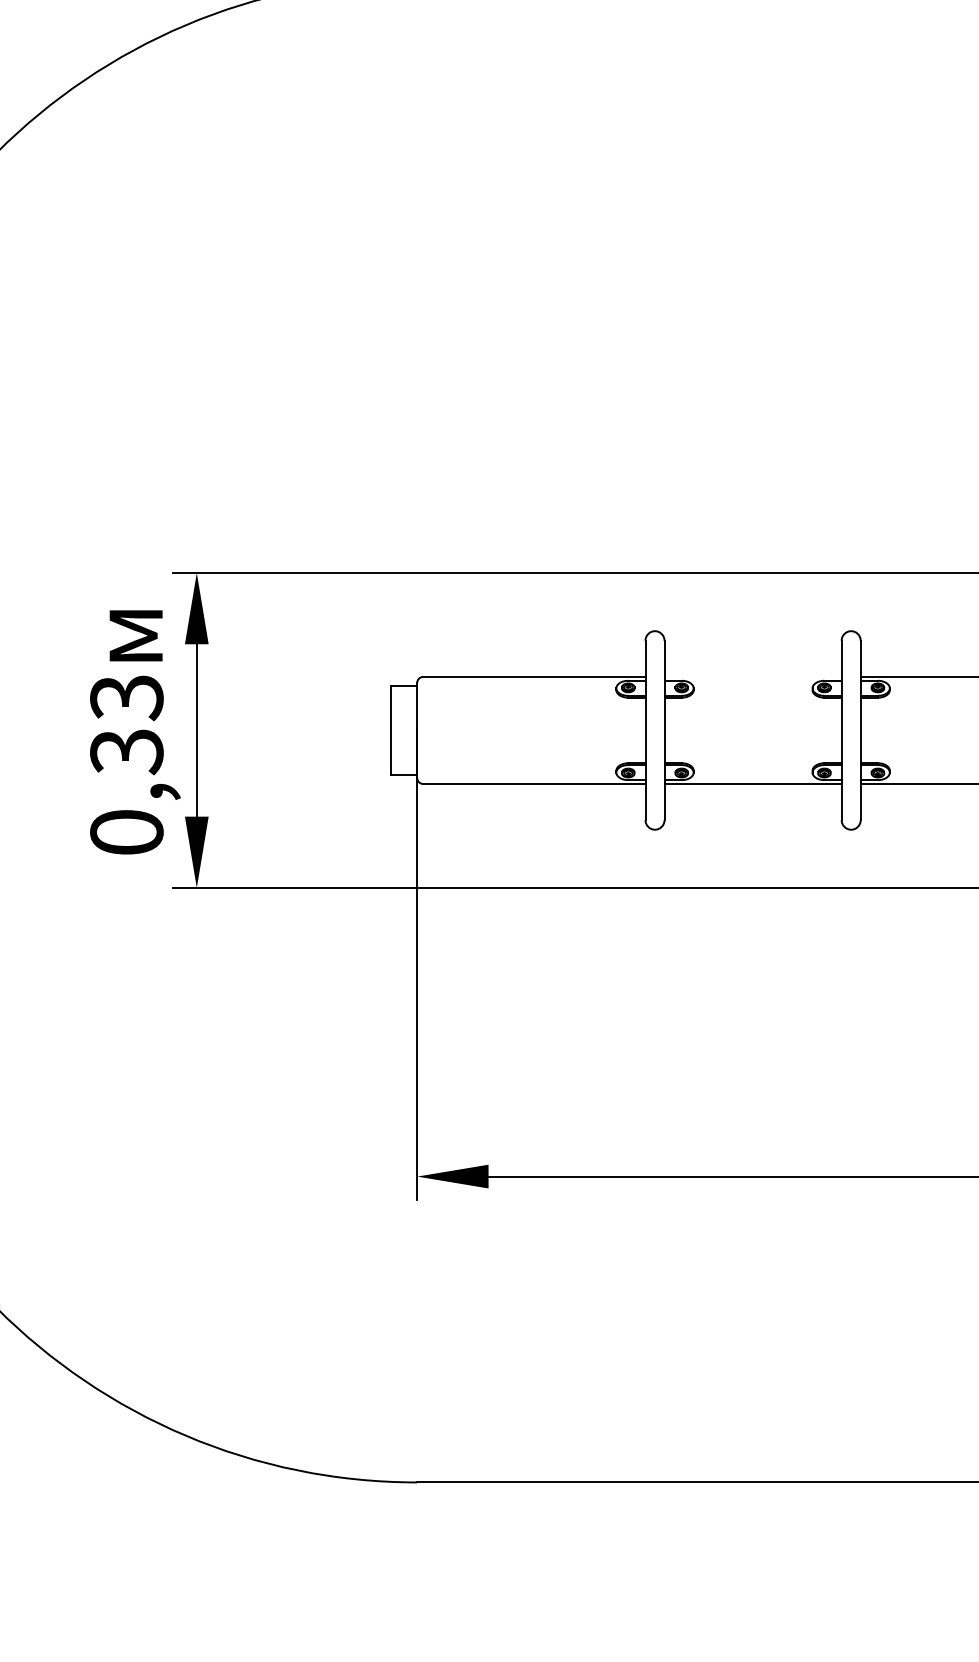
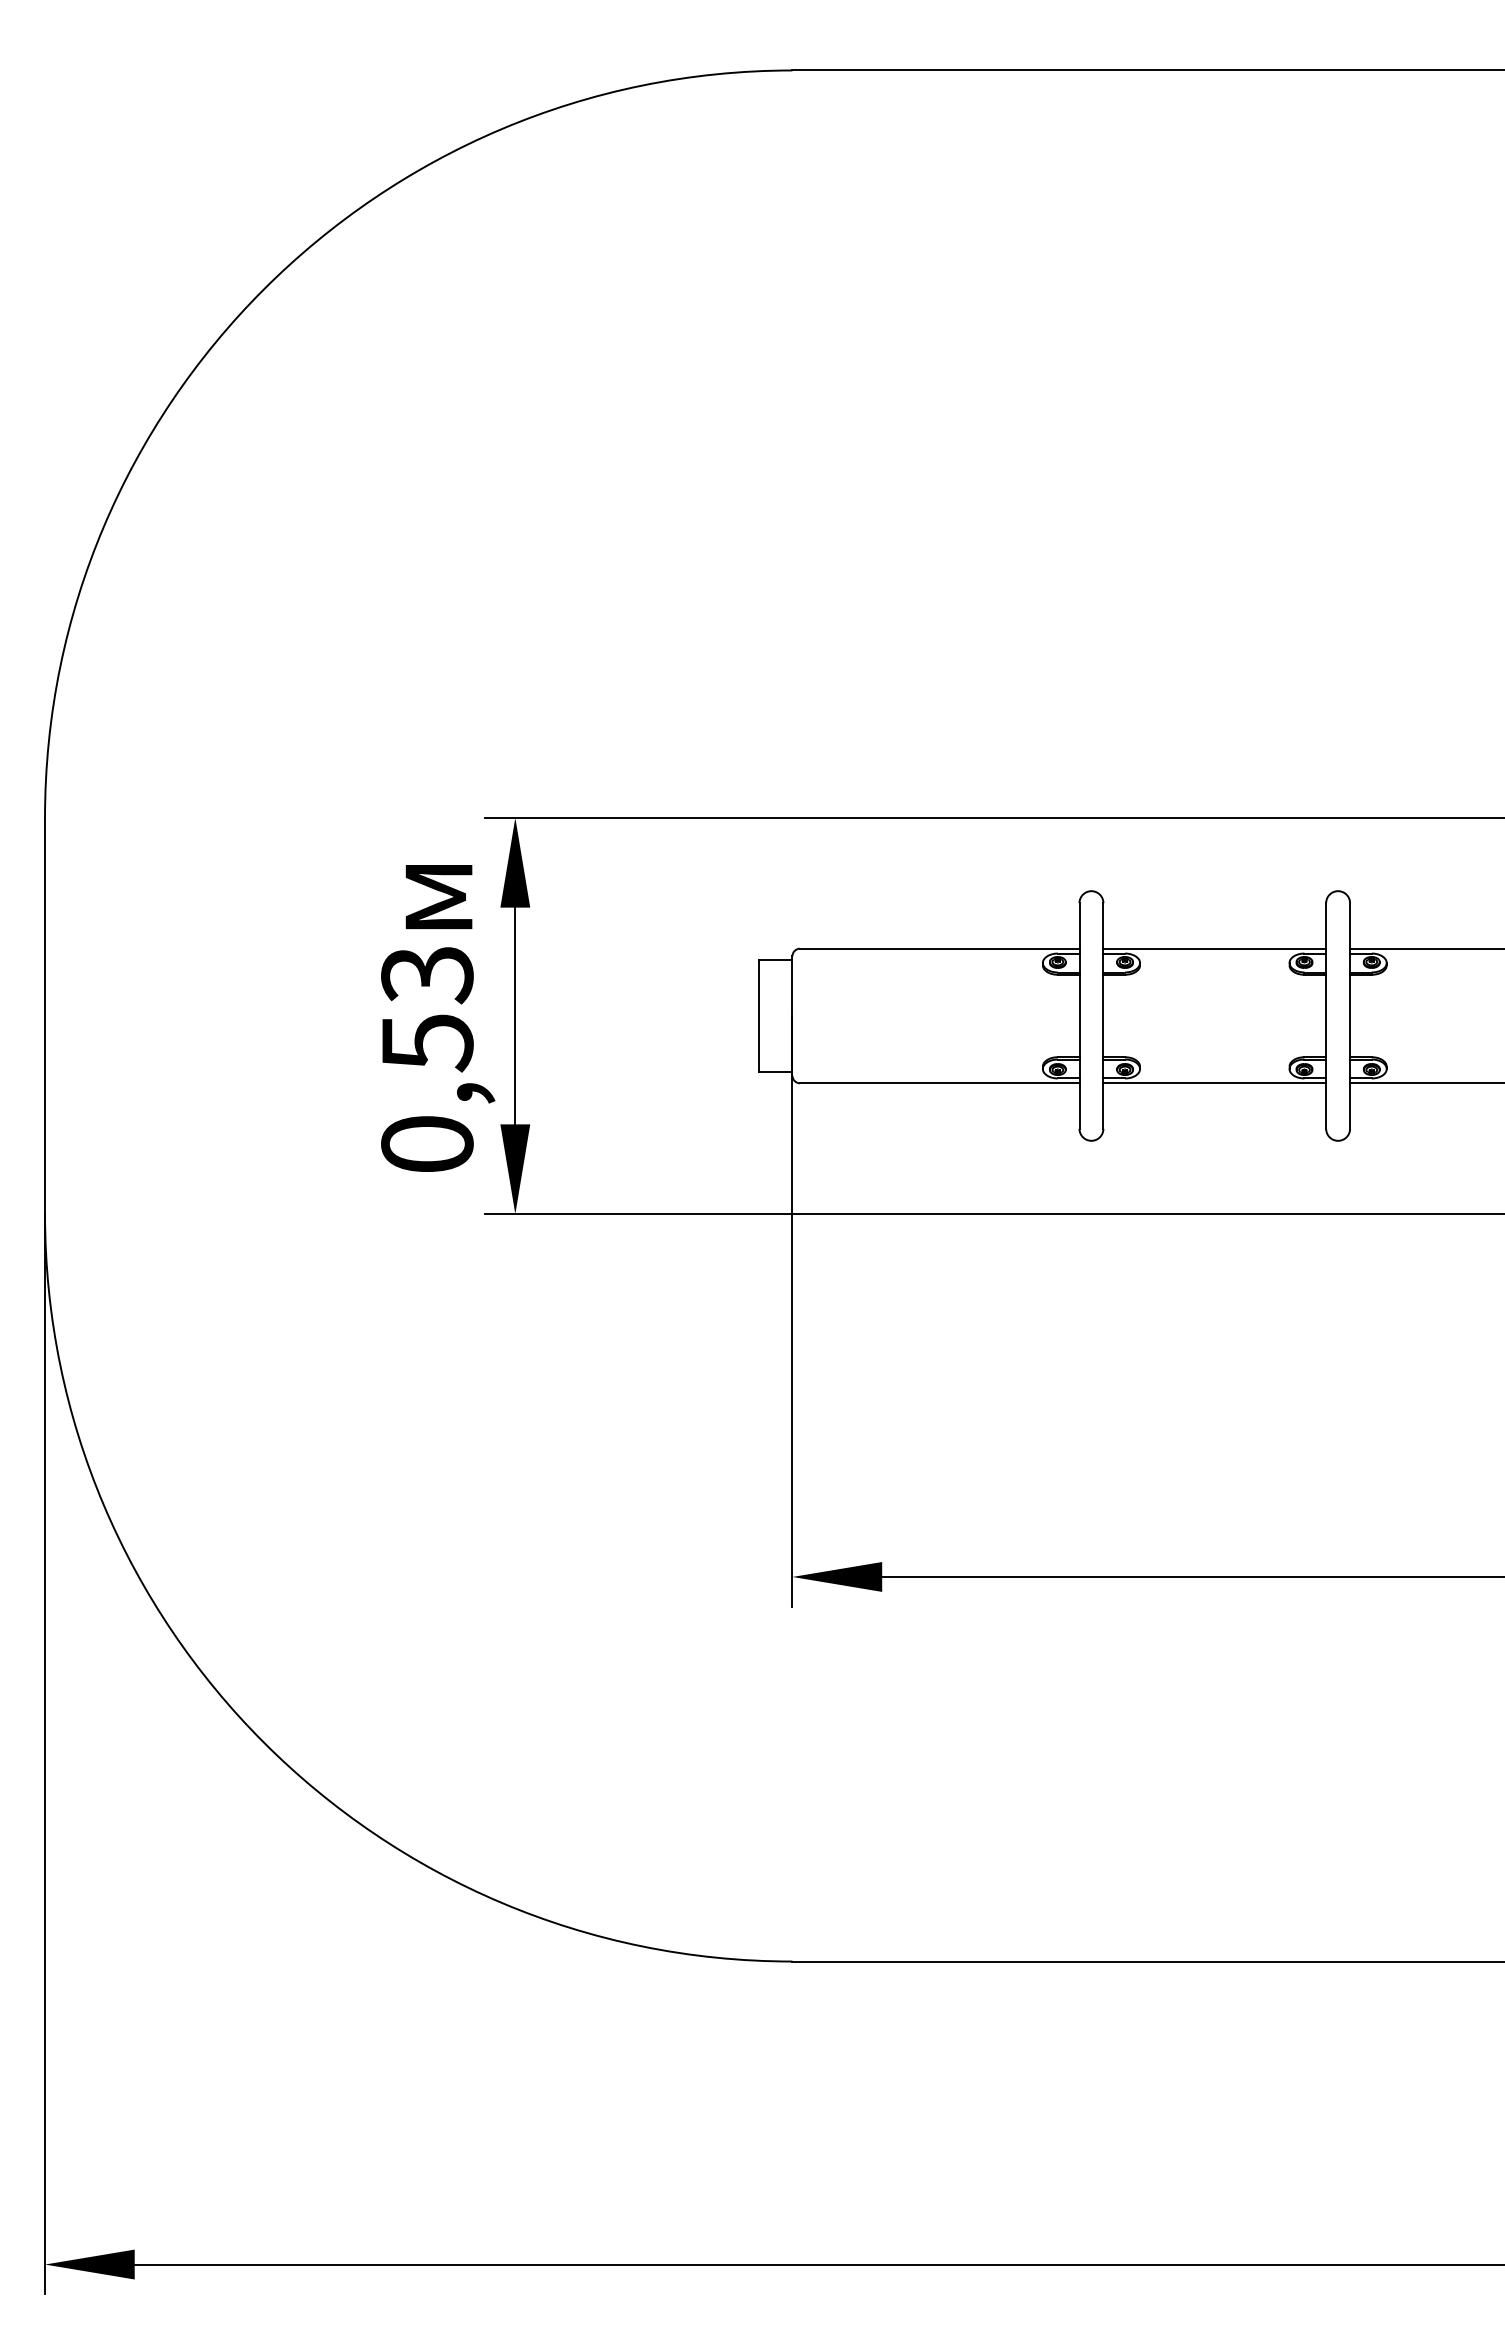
line: (752, 676) -> (1214, 948), added
text: (126, 752) -> (427, 1043), 0,33 -> 0,53

